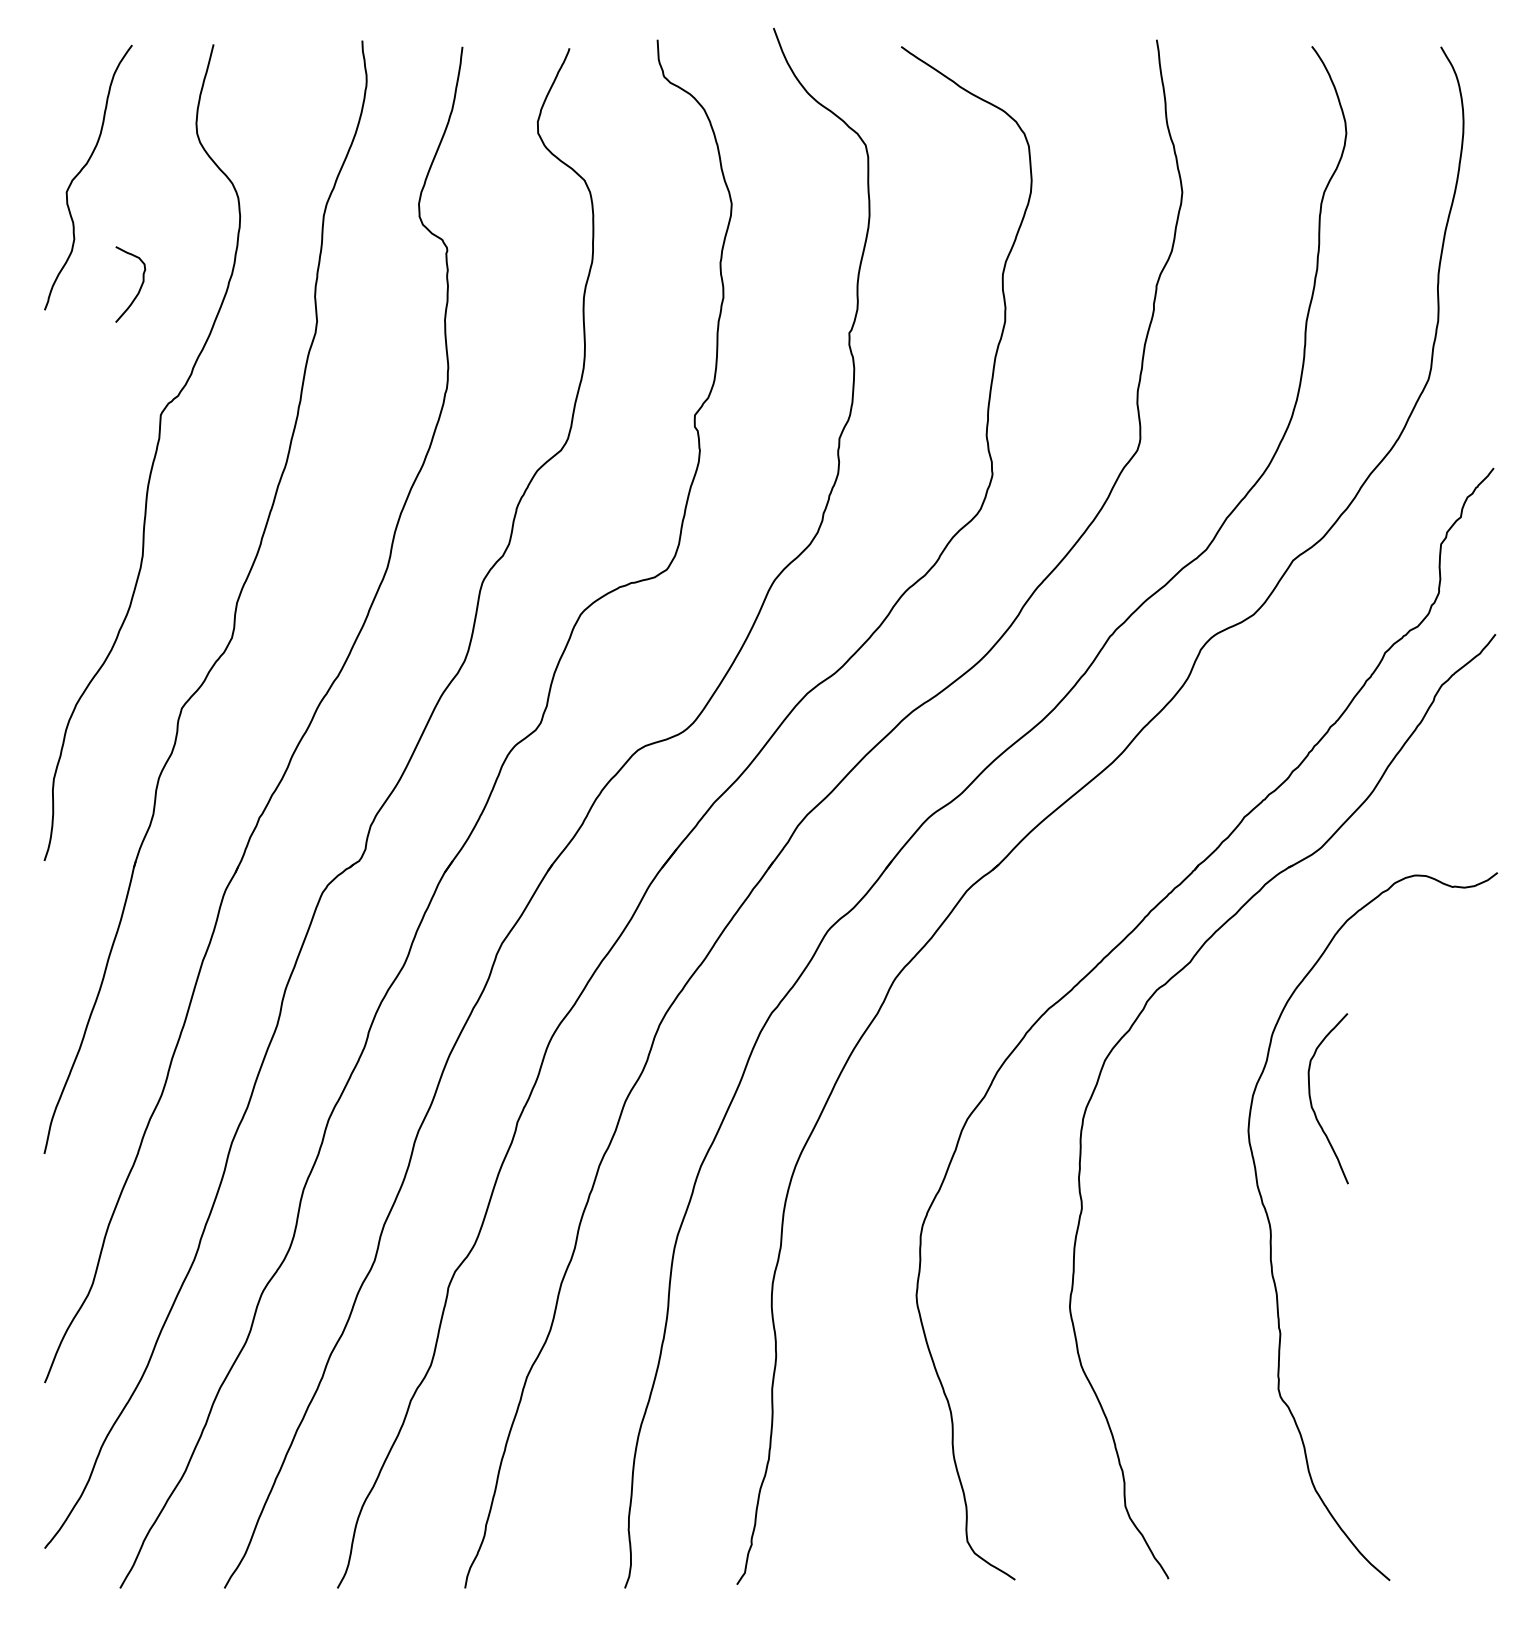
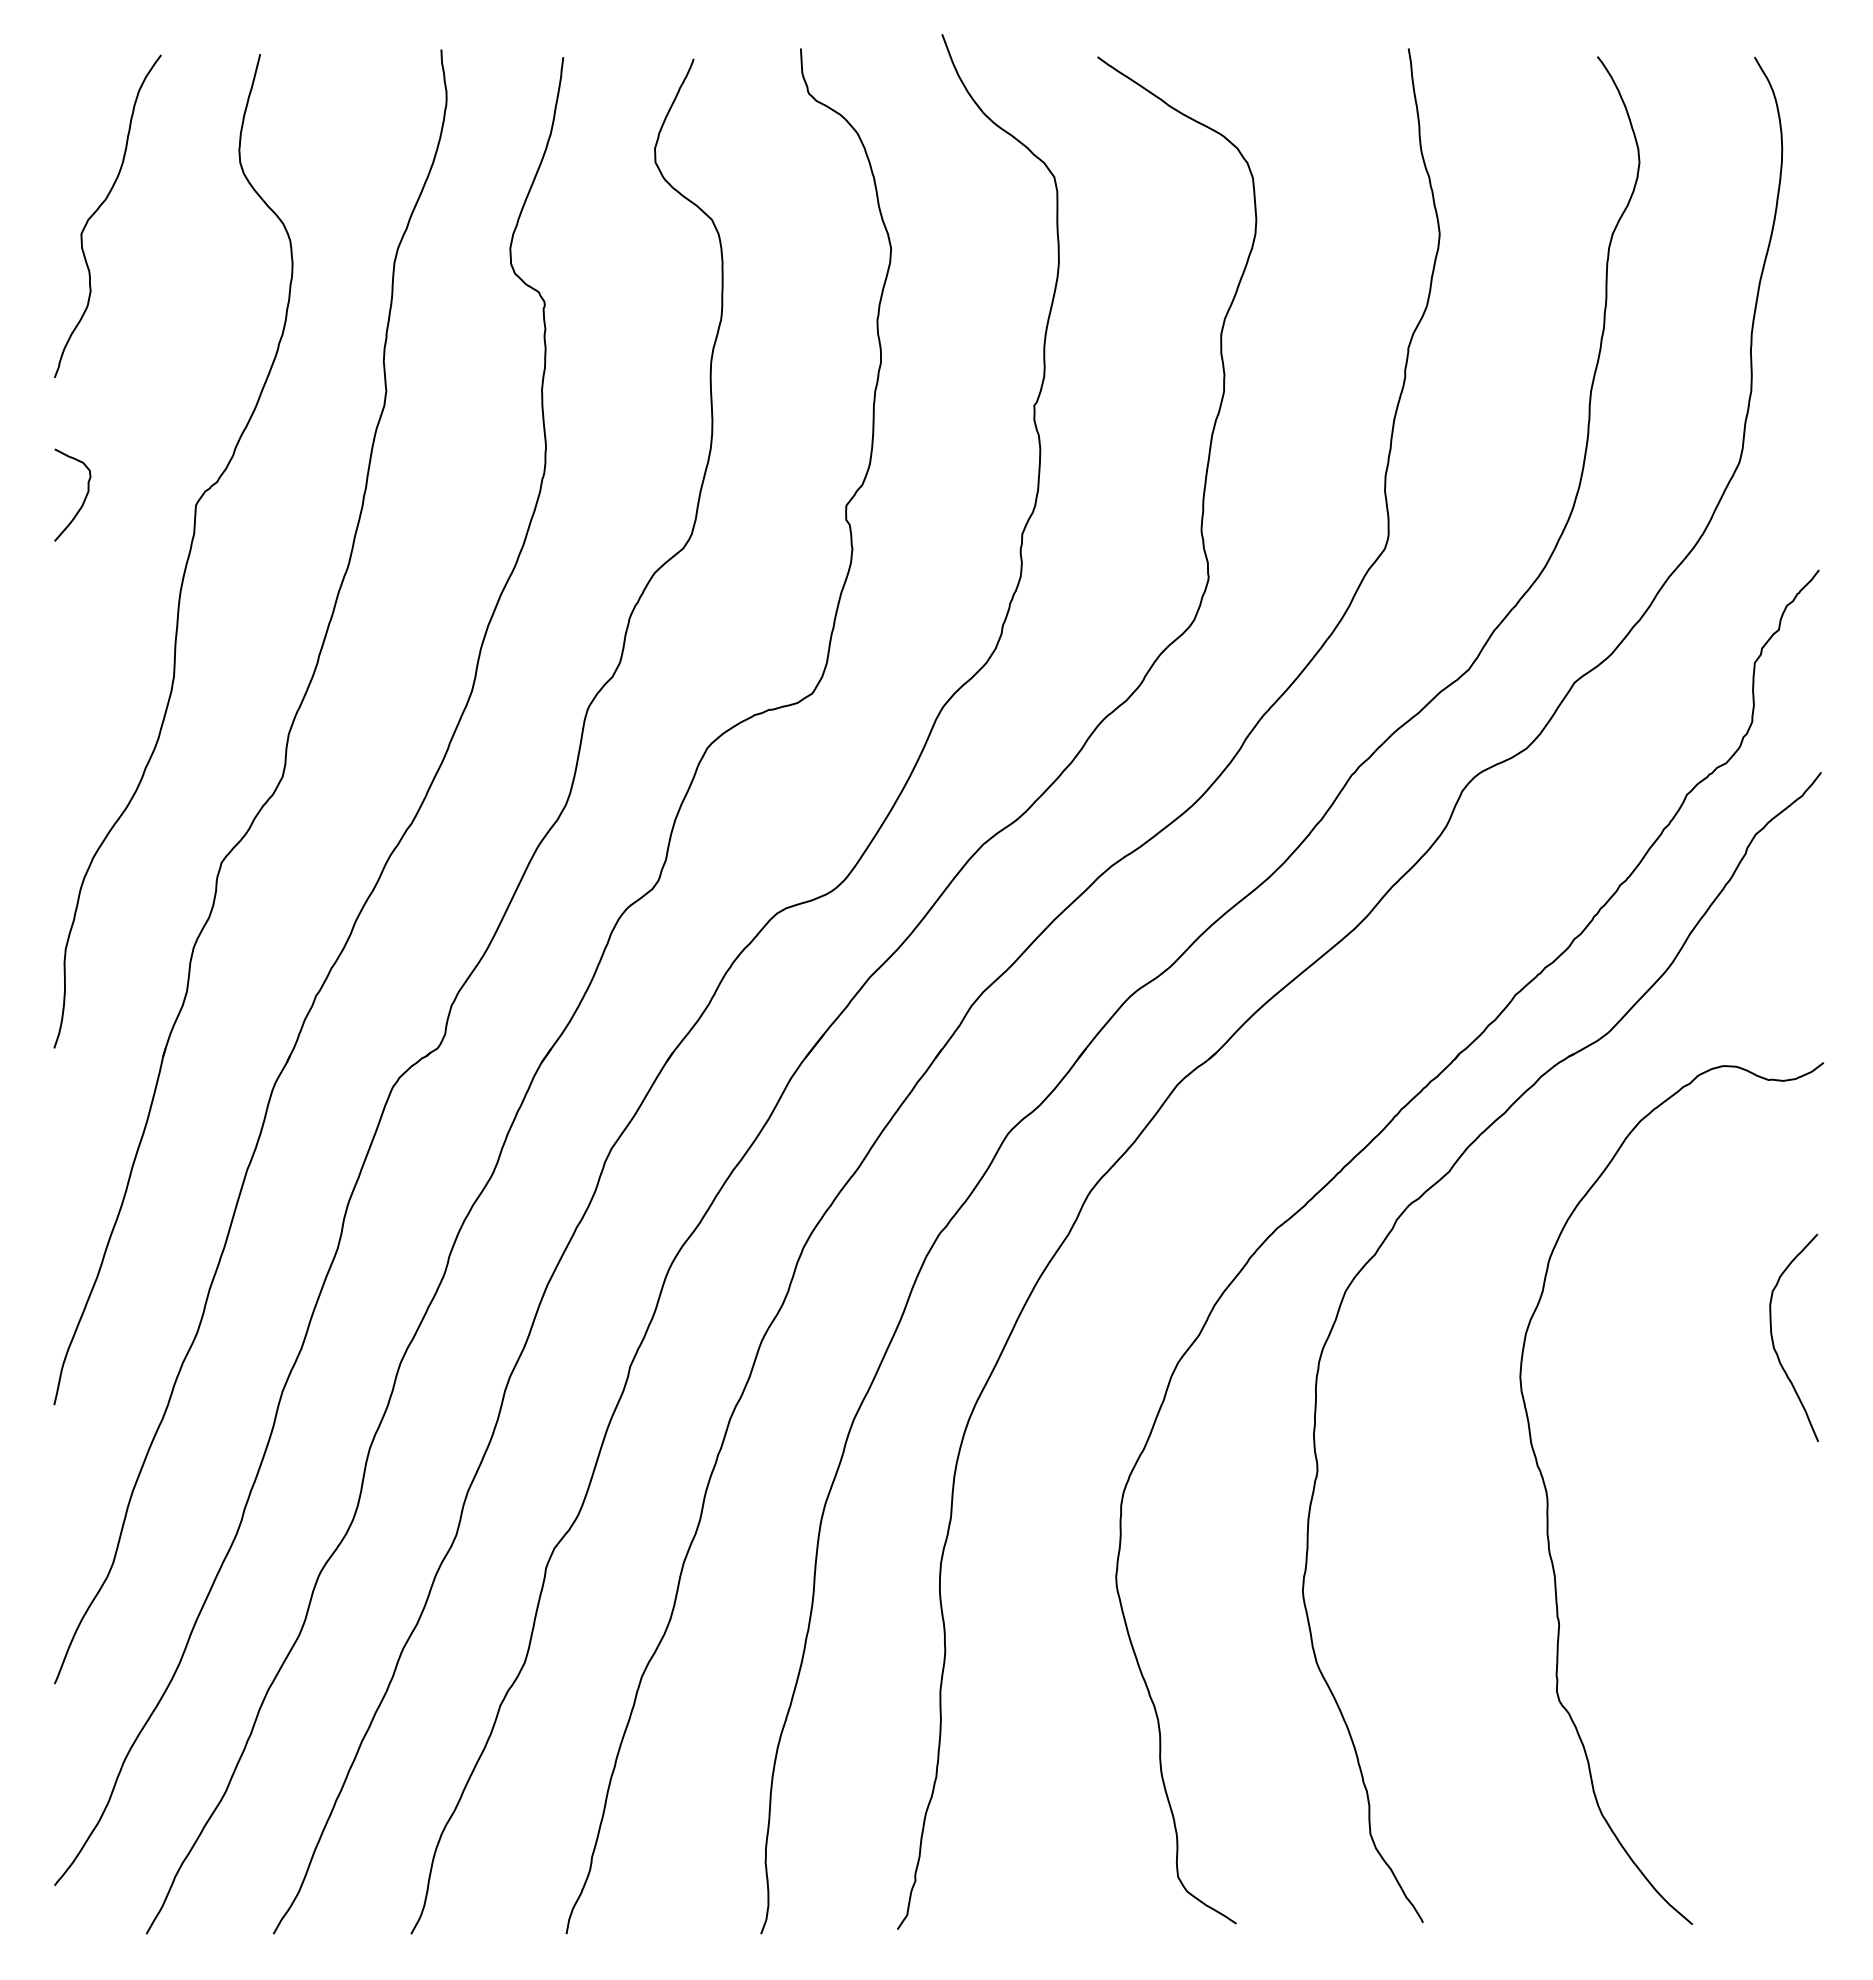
curve: (139, 288) -> (83, 499), moved
curve: (1311, 1098) -> (1773, 1337), moved

